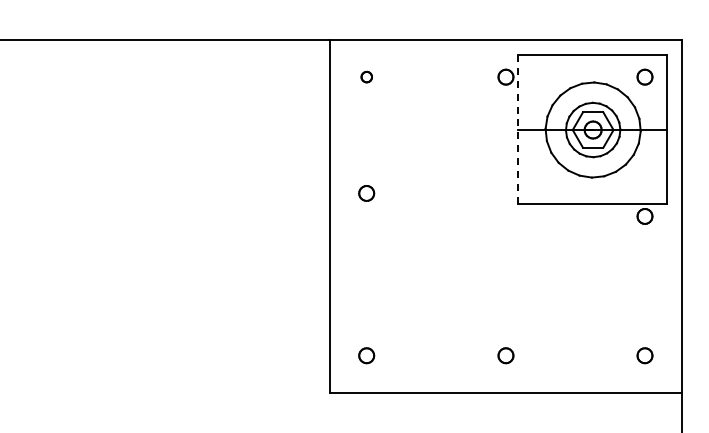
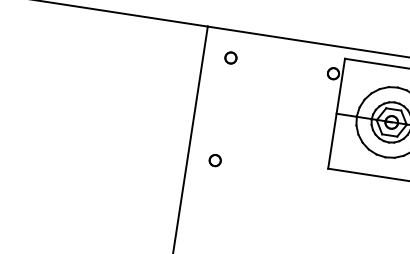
part: (366, 76) -> (230, 57), size x1.43
line: (518, 129) -> (336, 113), dashed -> solid
part: (366, 193) -> (215, 160), moved

